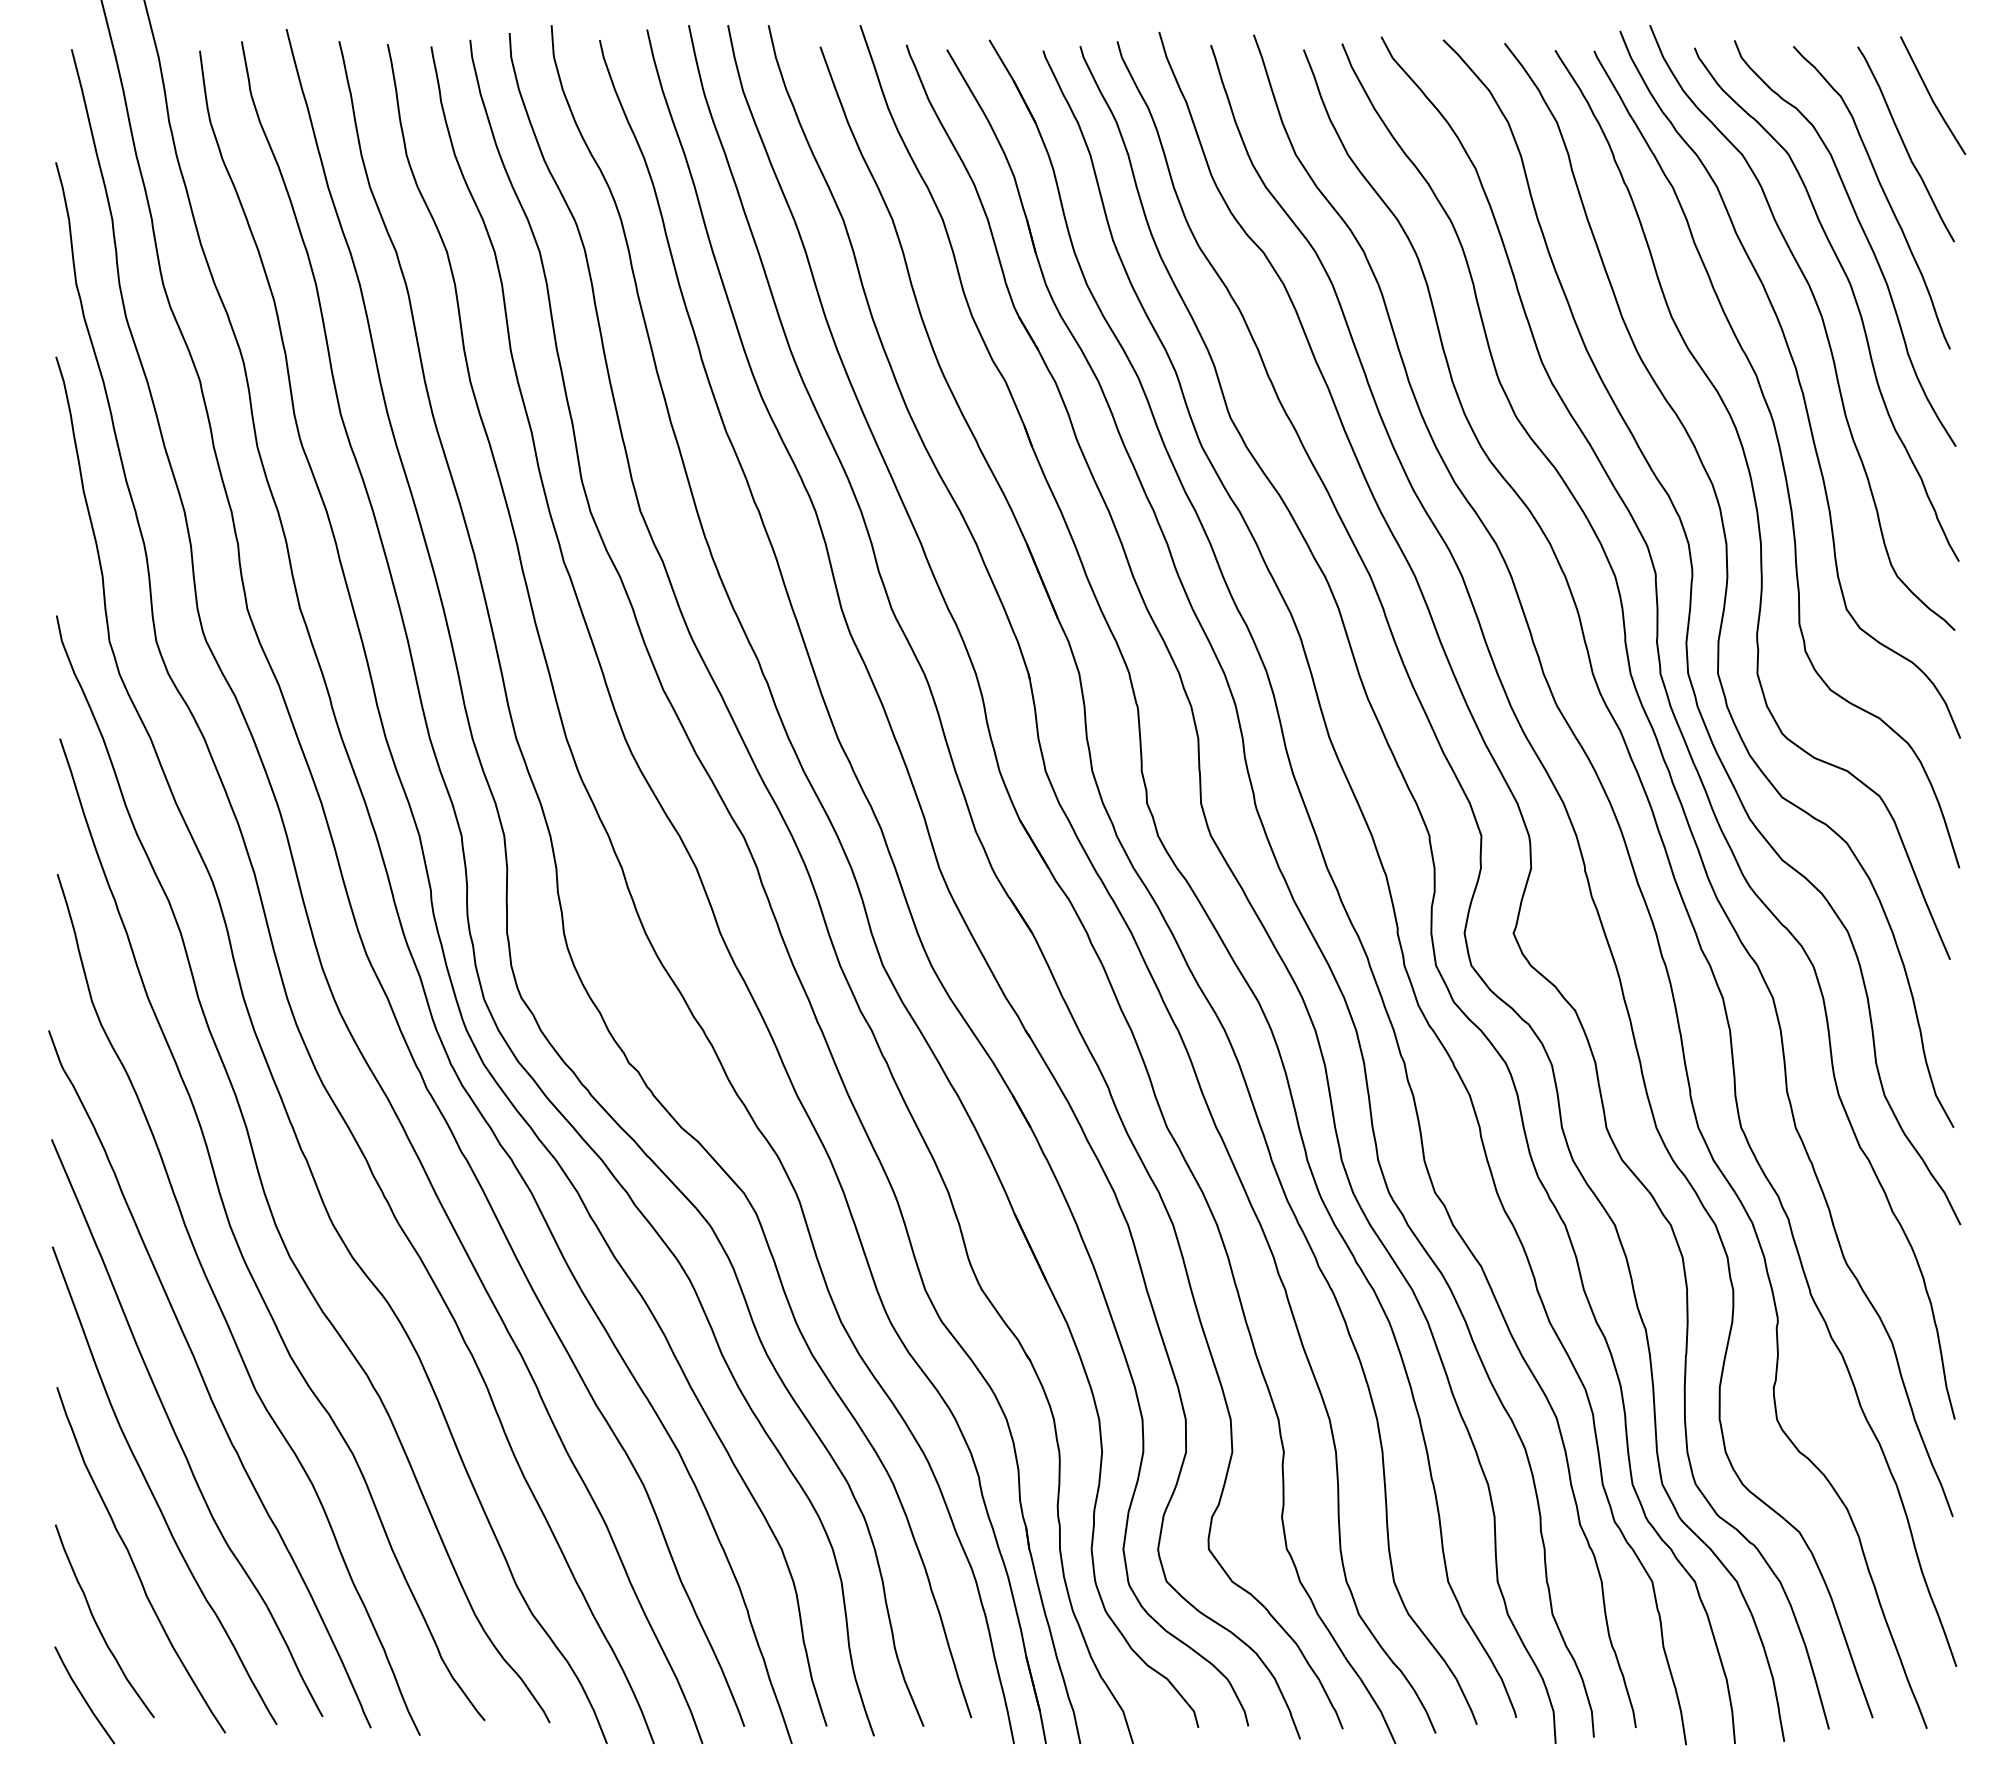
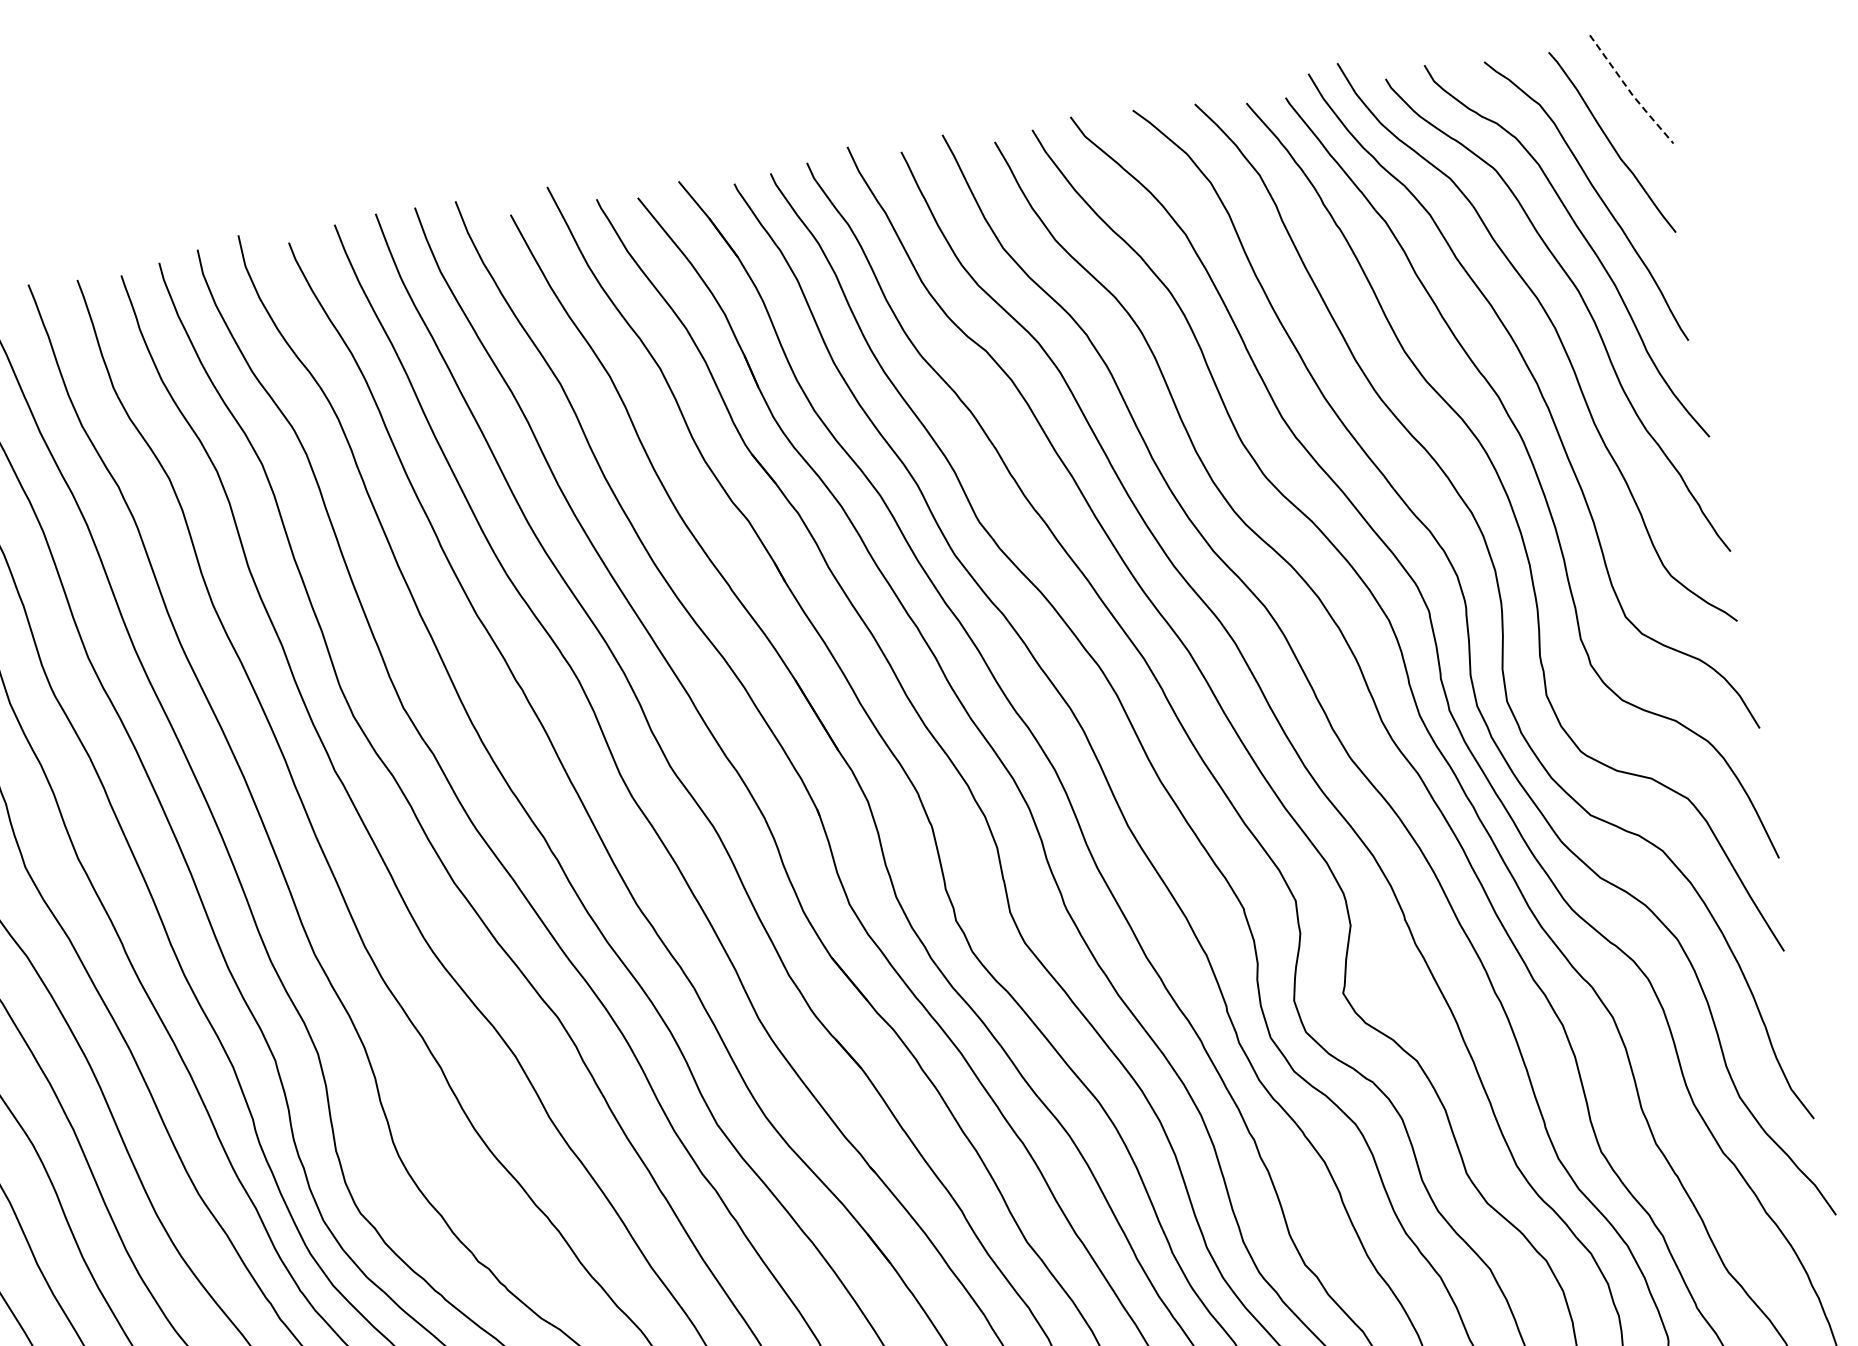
line: (1931, 98) -> (1630, 92), solid -> dashed

